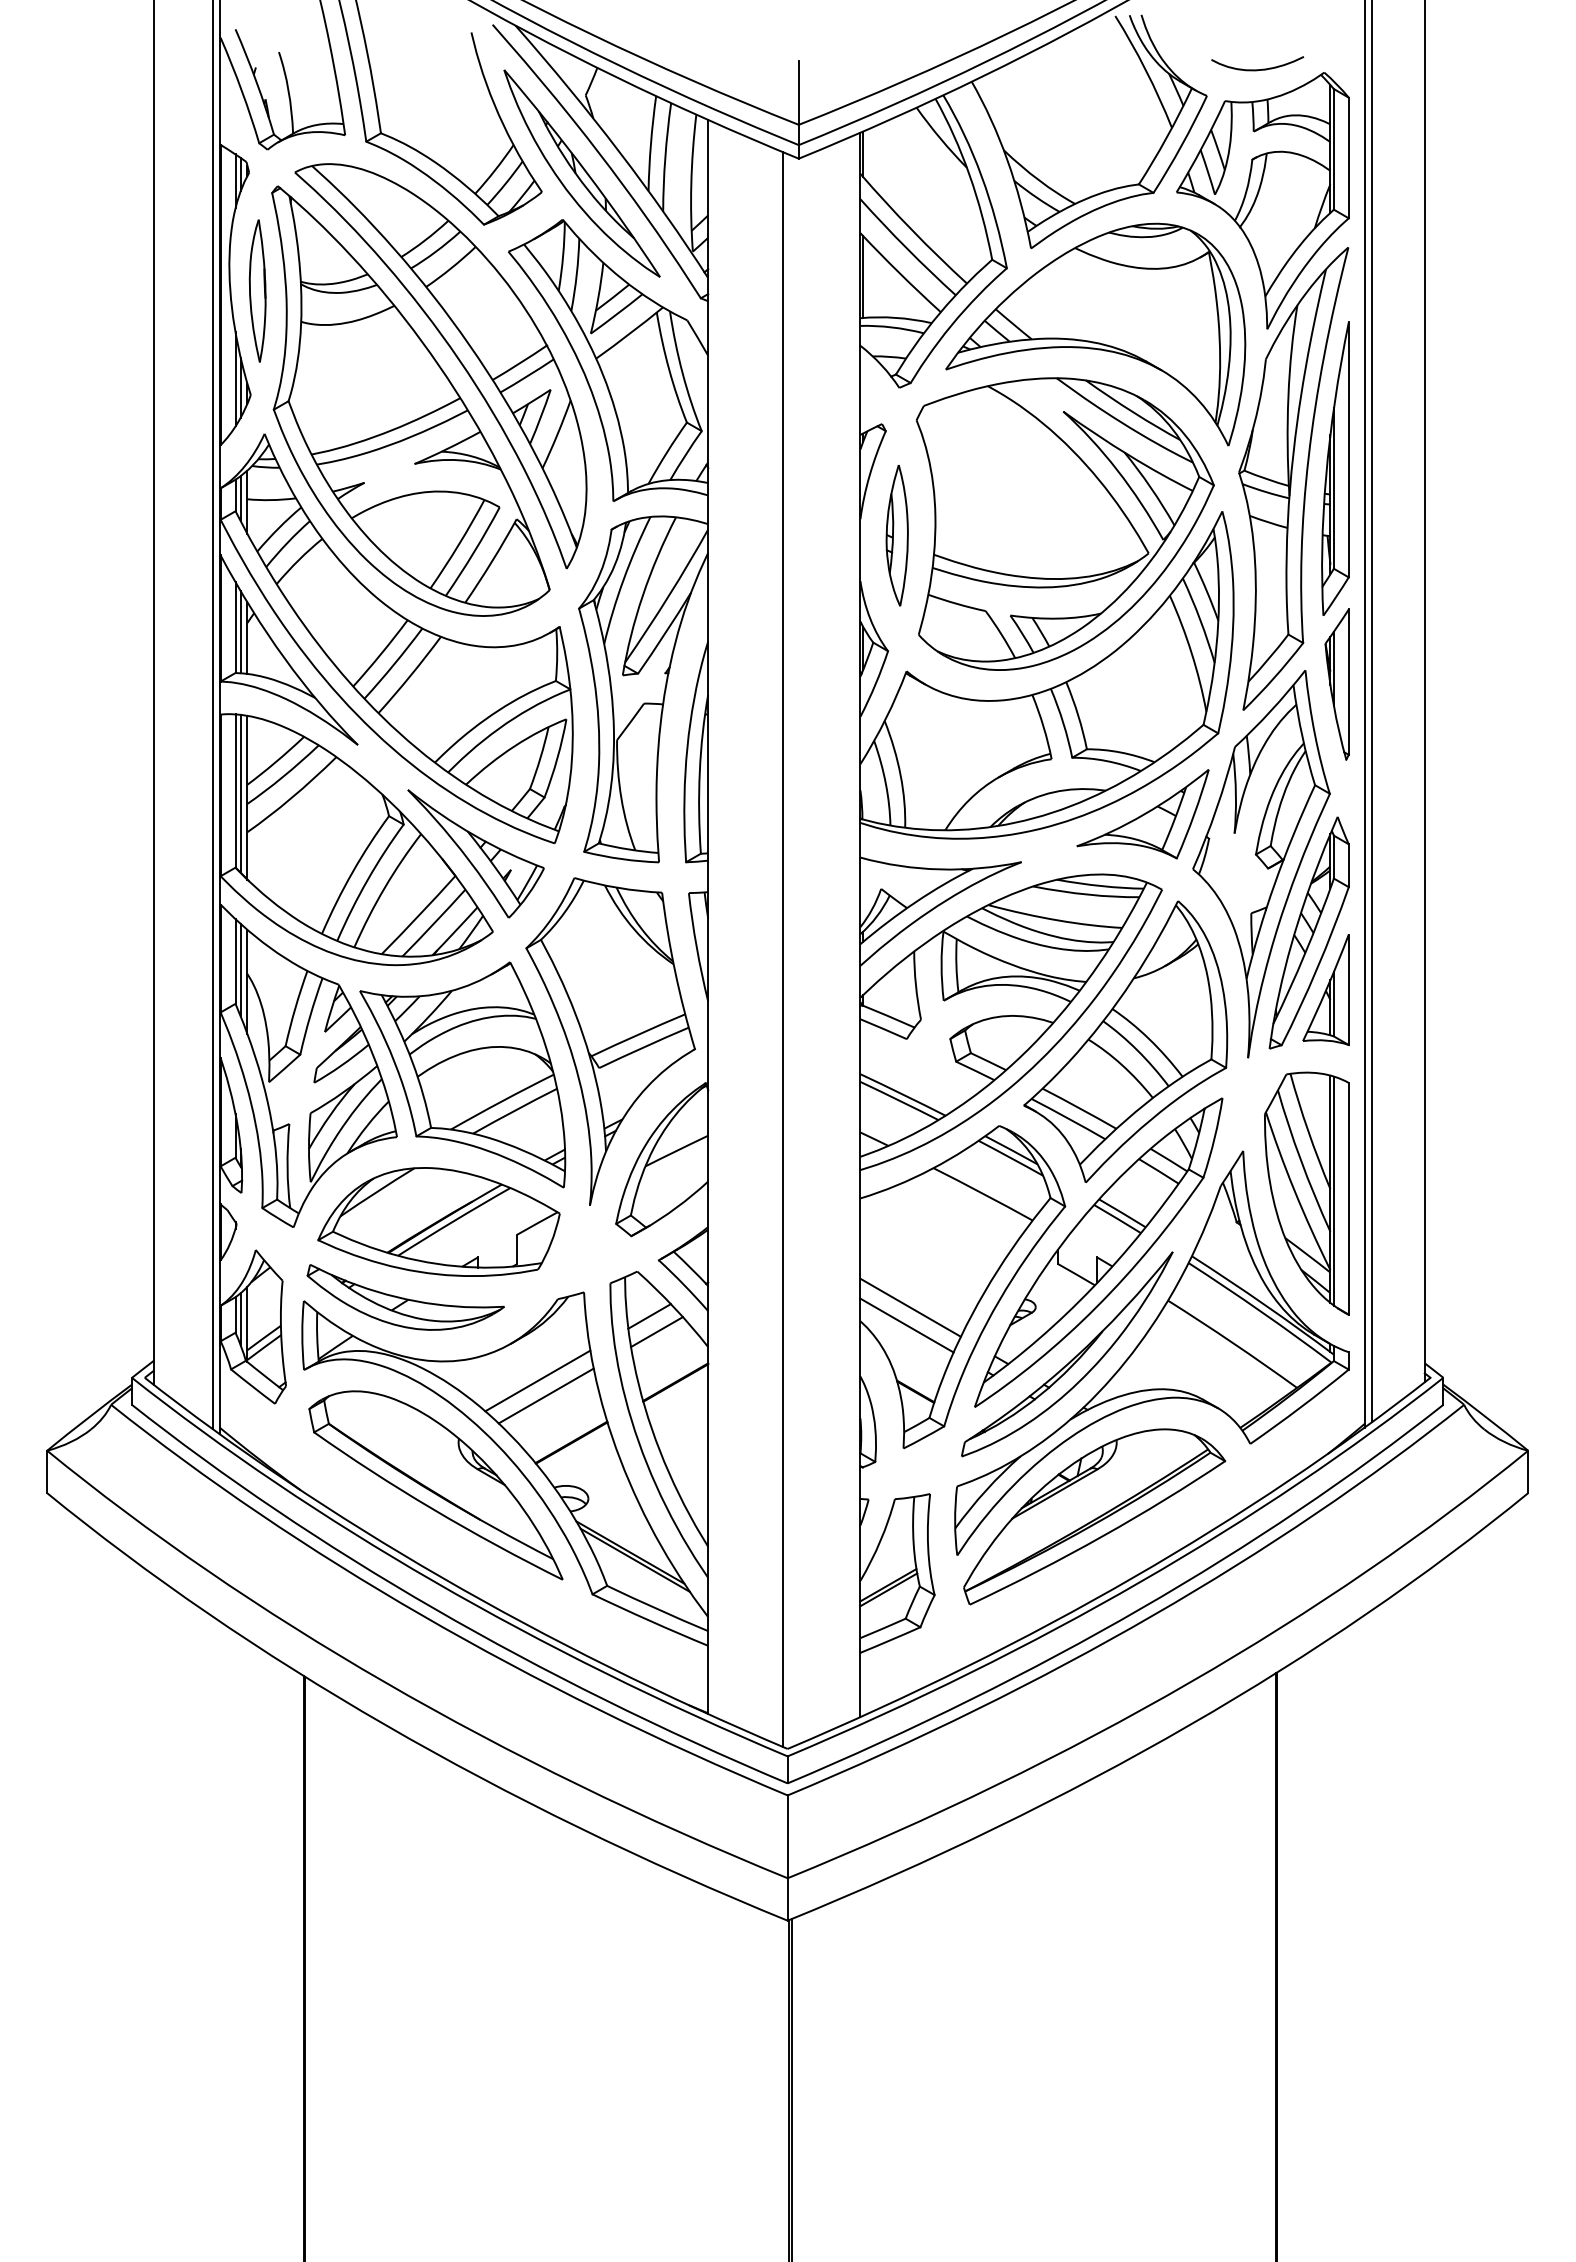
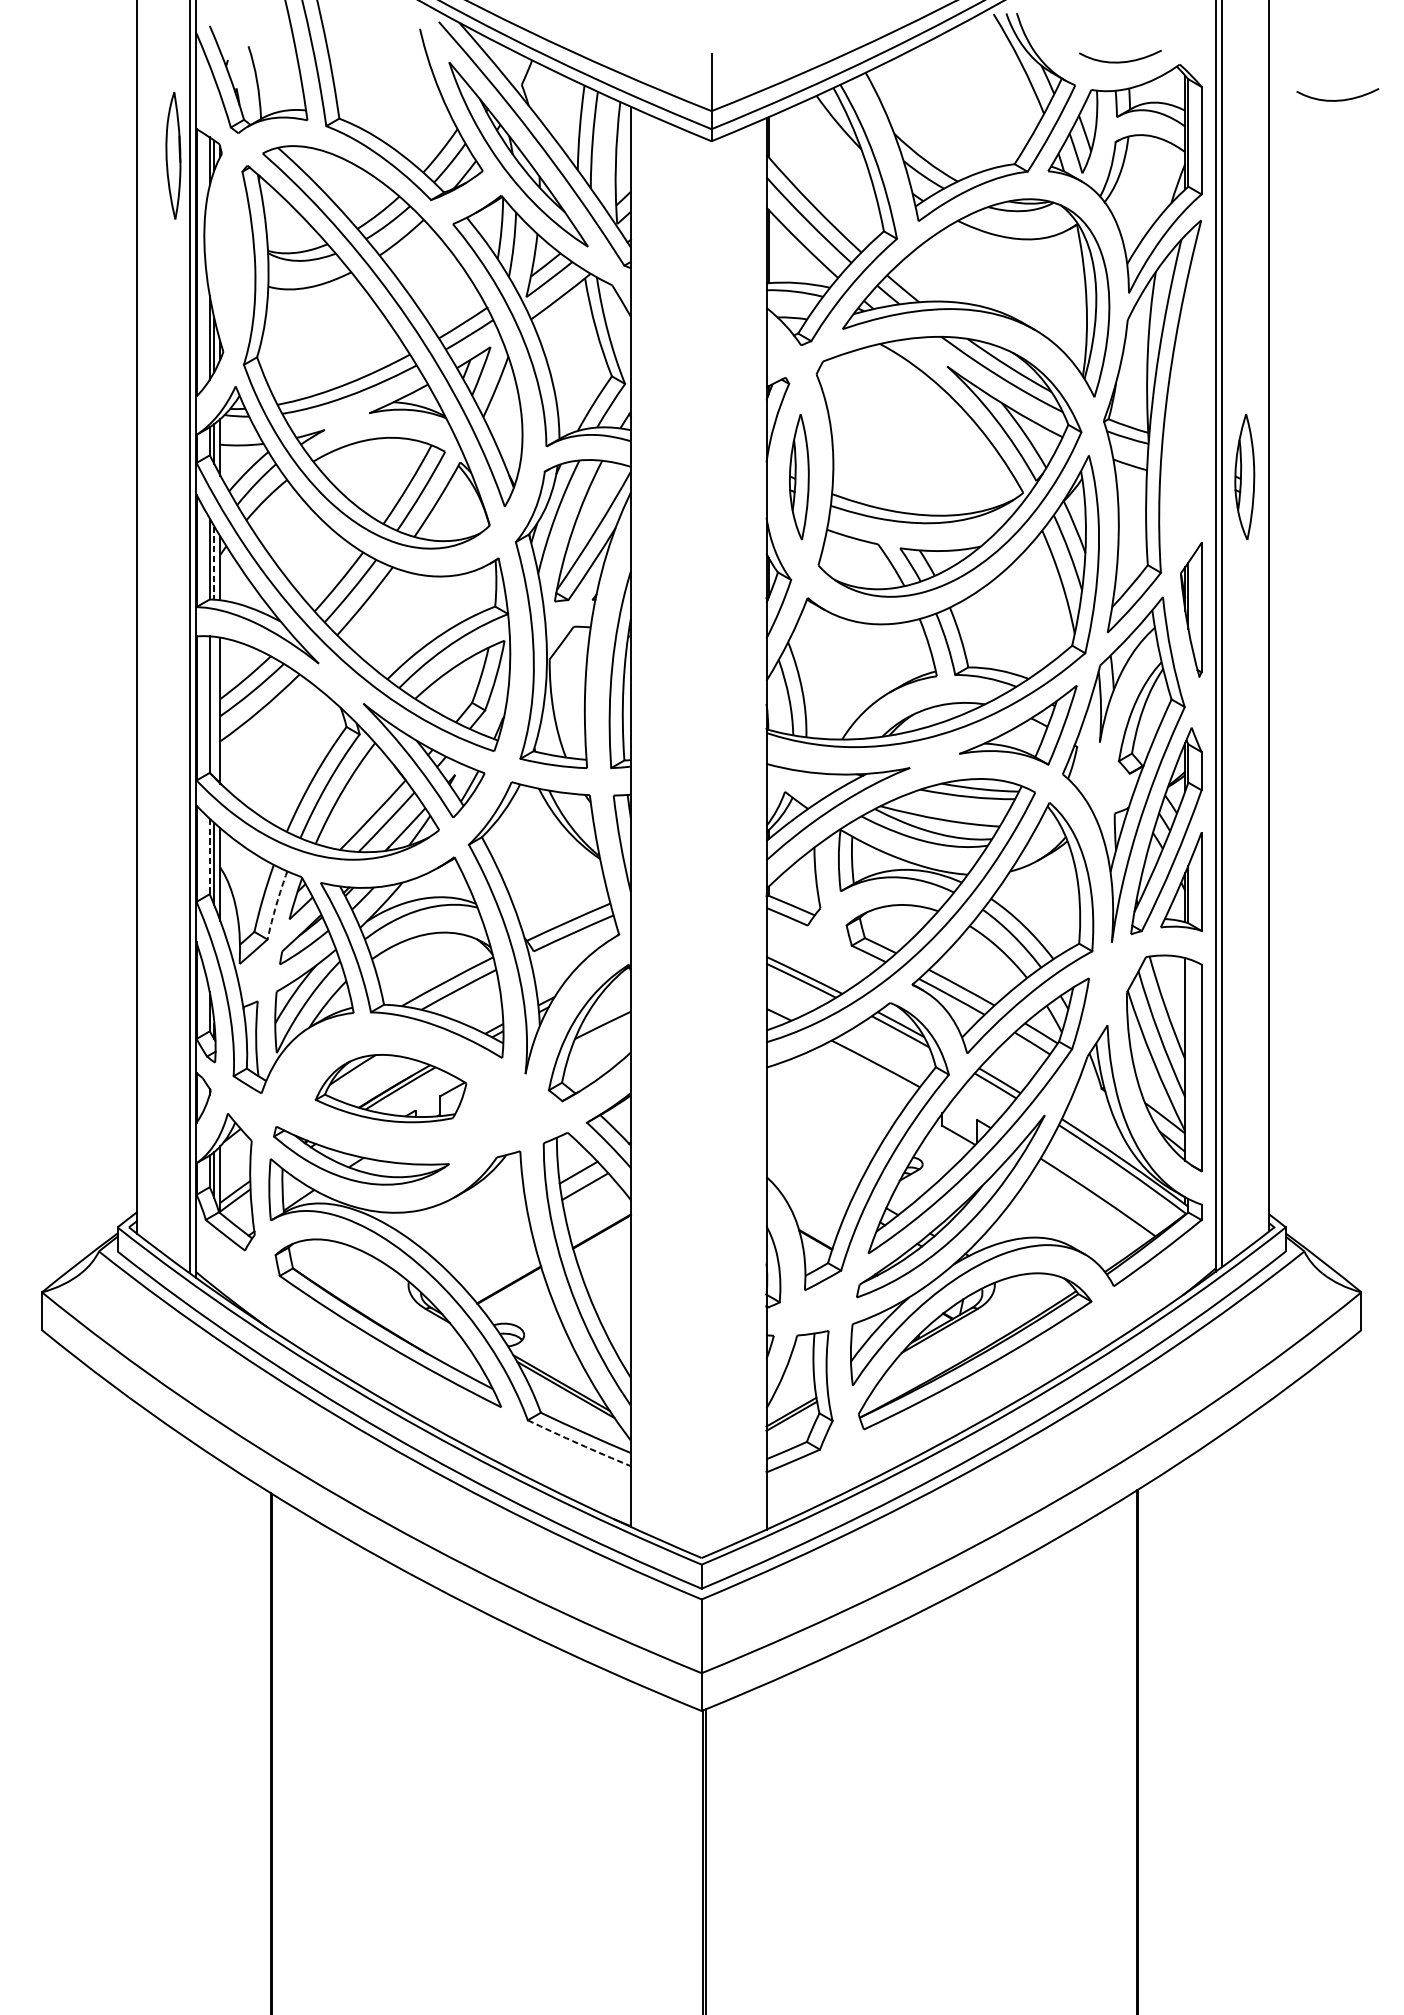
curve: (1501, 112) -> (1337, 100), added
part: (257, 290) -> (173, 155), moved
part: (1335, 468) -> (1189, 417), removed
part: (1396, 535) -> (1244, 476), added
line: (240, 632) -> (214, 563), solid -> dashed
line: (240, 793) -> (214, 706), removed
line: (783, 949) -> (697, 845), removed
line: (235, 962) -> (209, 857), solid -> dashed
arc: (310, 1016) -> (276, 905), solid -> dashed
line: (1333, 1190) -> (1187, 1060), removed
part: (438, 1221) -> (390, 1088), size x0.7
line: (910, 1307) -> (811, 1164), removed
line: (906, 1325) -> (807, 1180), removed
line: (537, 1380) -> (478, 1229), removed
line: (545, 1395) -> (485, 1243), removed
arc: (649, 1620) -> (578, 1443), solid -> dashed

